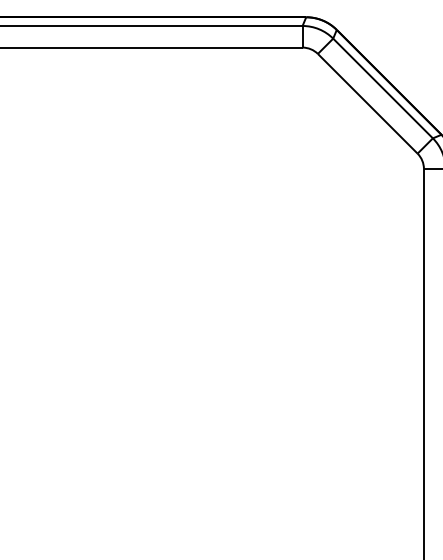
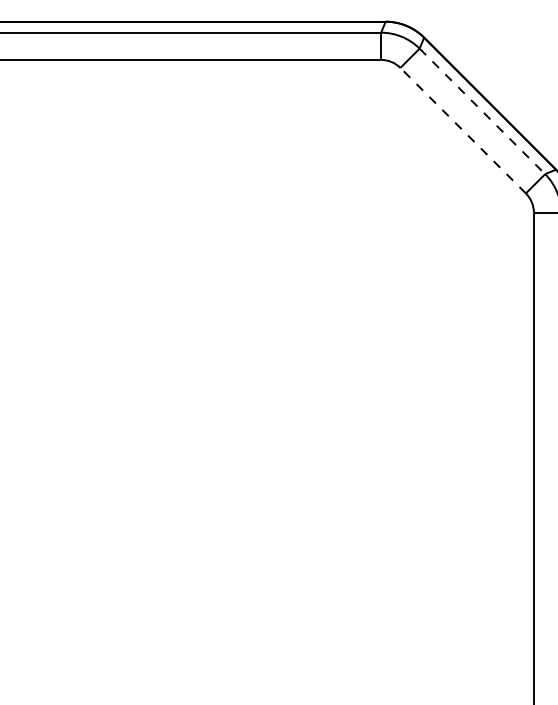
line: (383, 88) -> (482, 111), solid -> dashed
line: (367, 103) -> (462, 130), solid -> dashed

